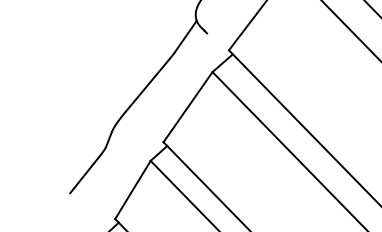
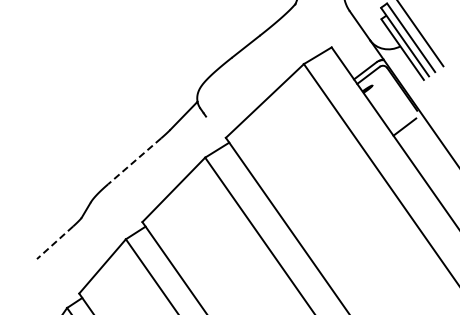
line: (146, 86) -> (134, 161), solid -> dashed
line: (84, 175) -> (54, 243), solid -> dashed

